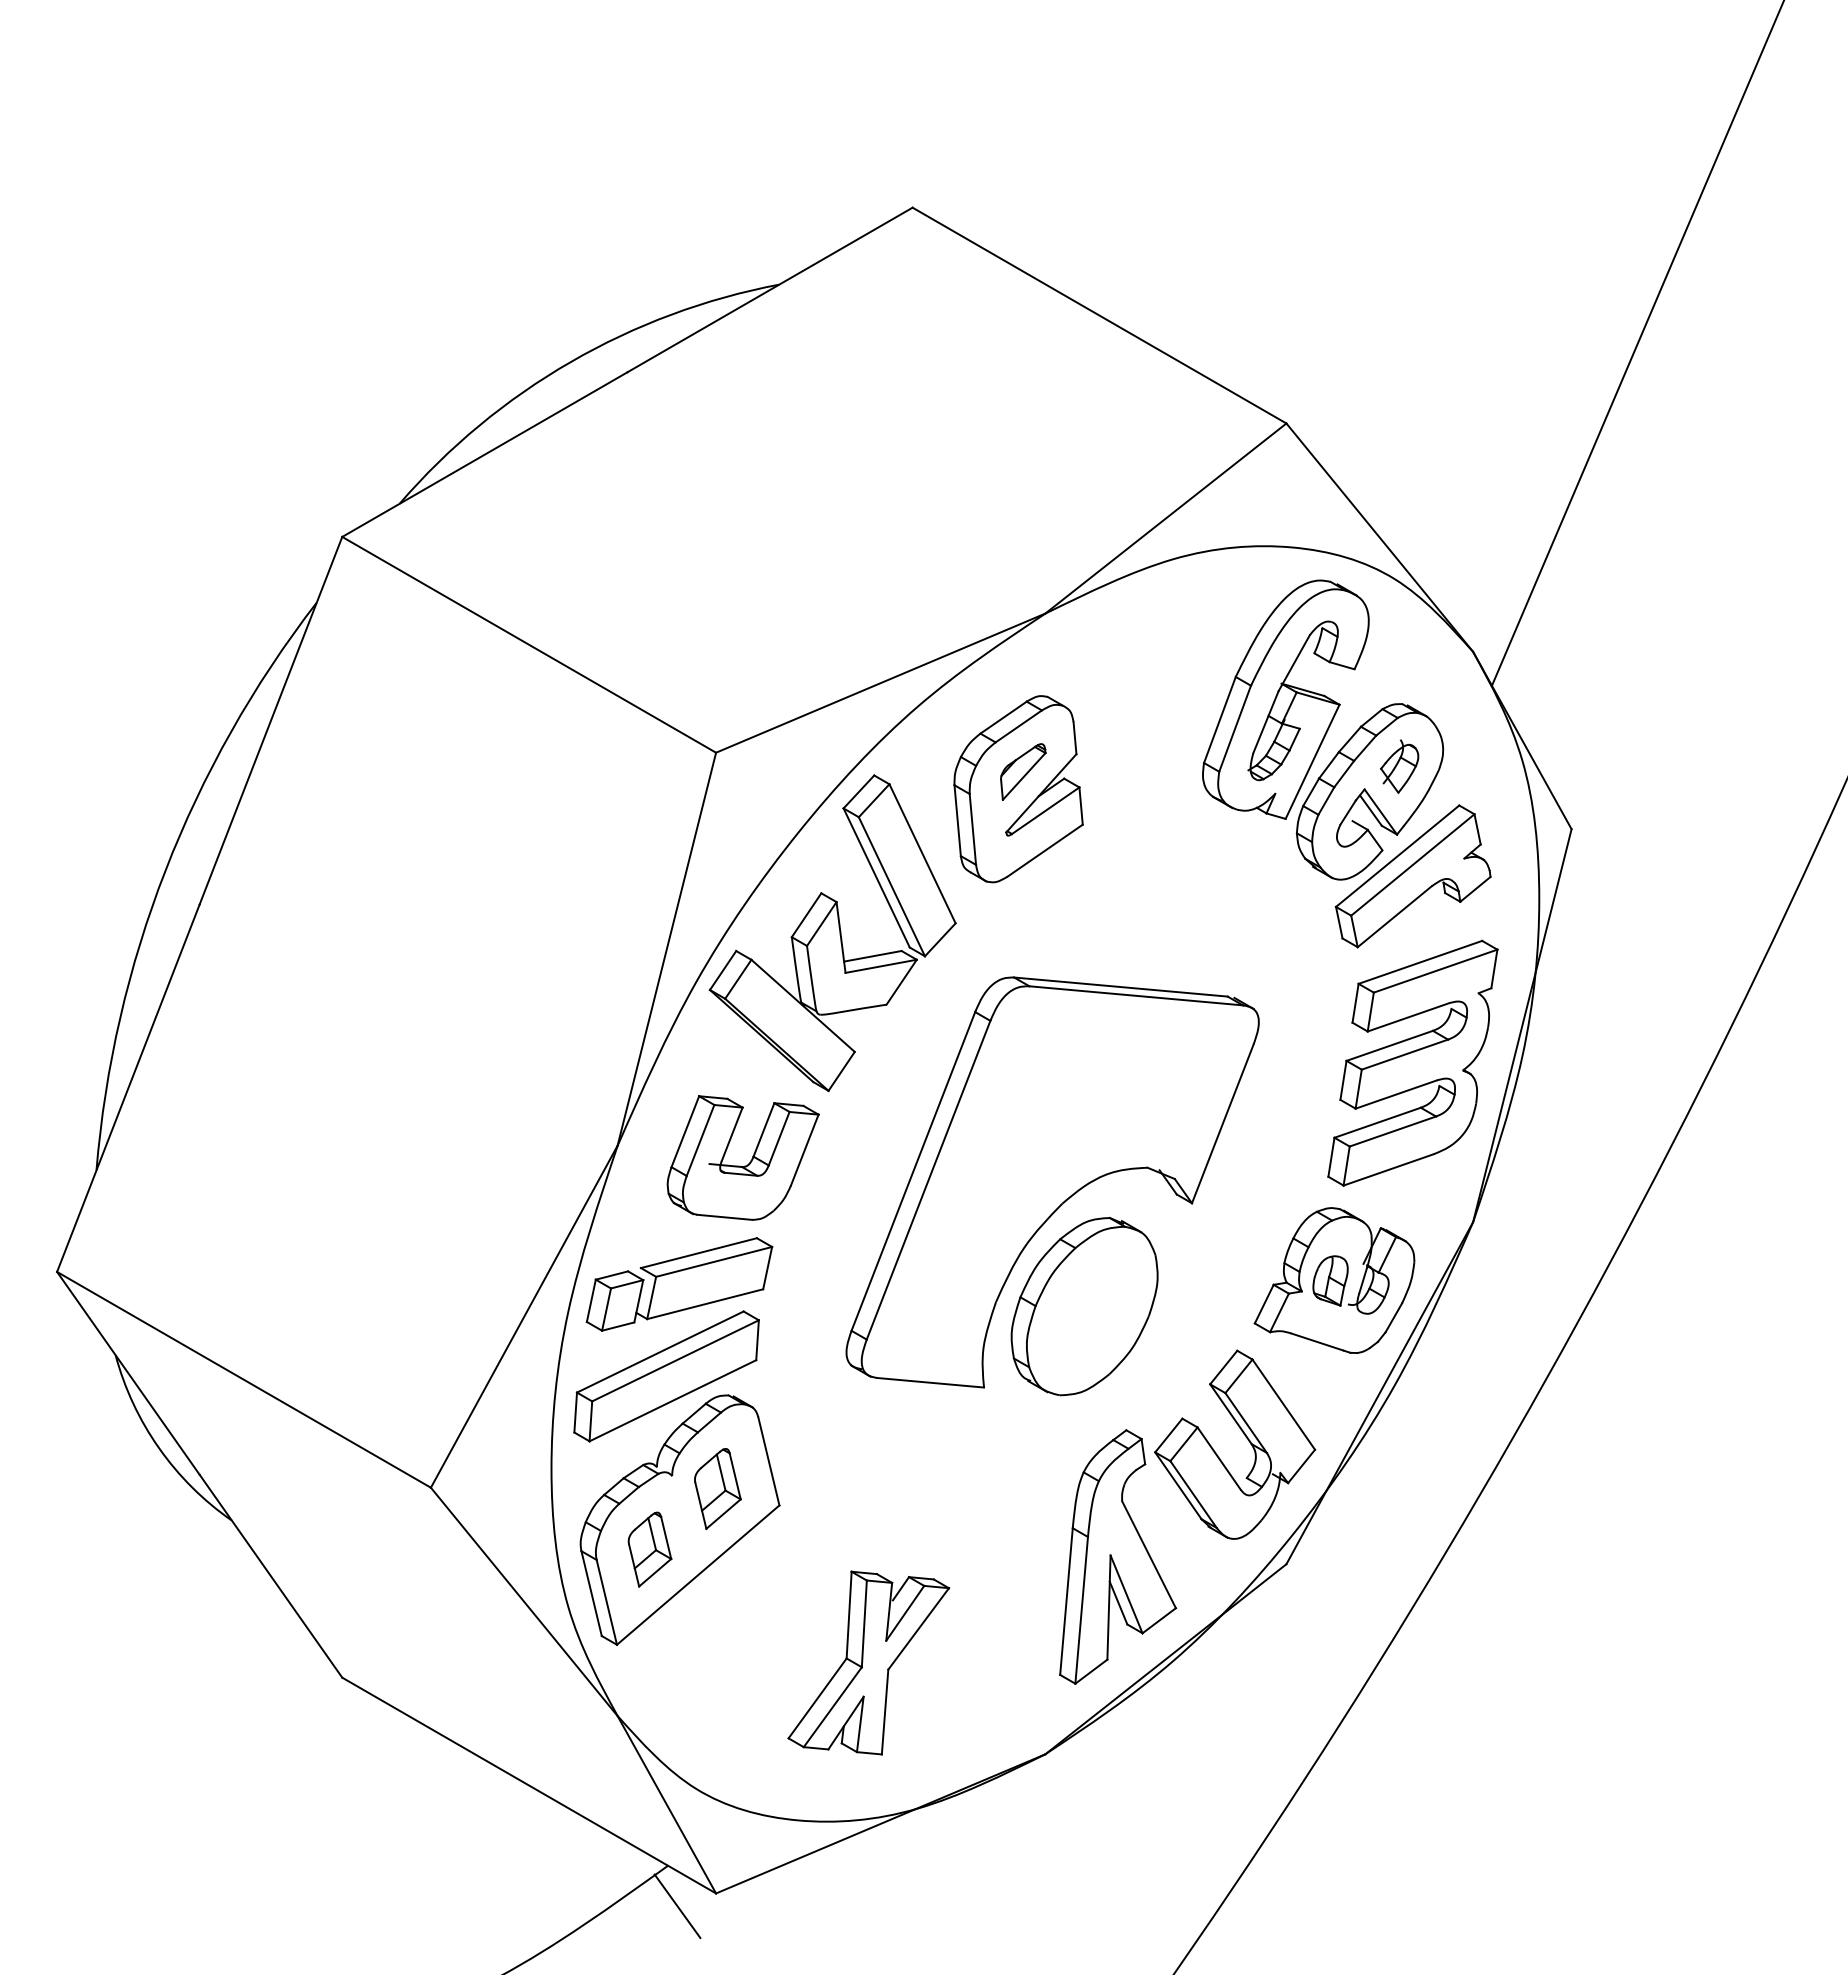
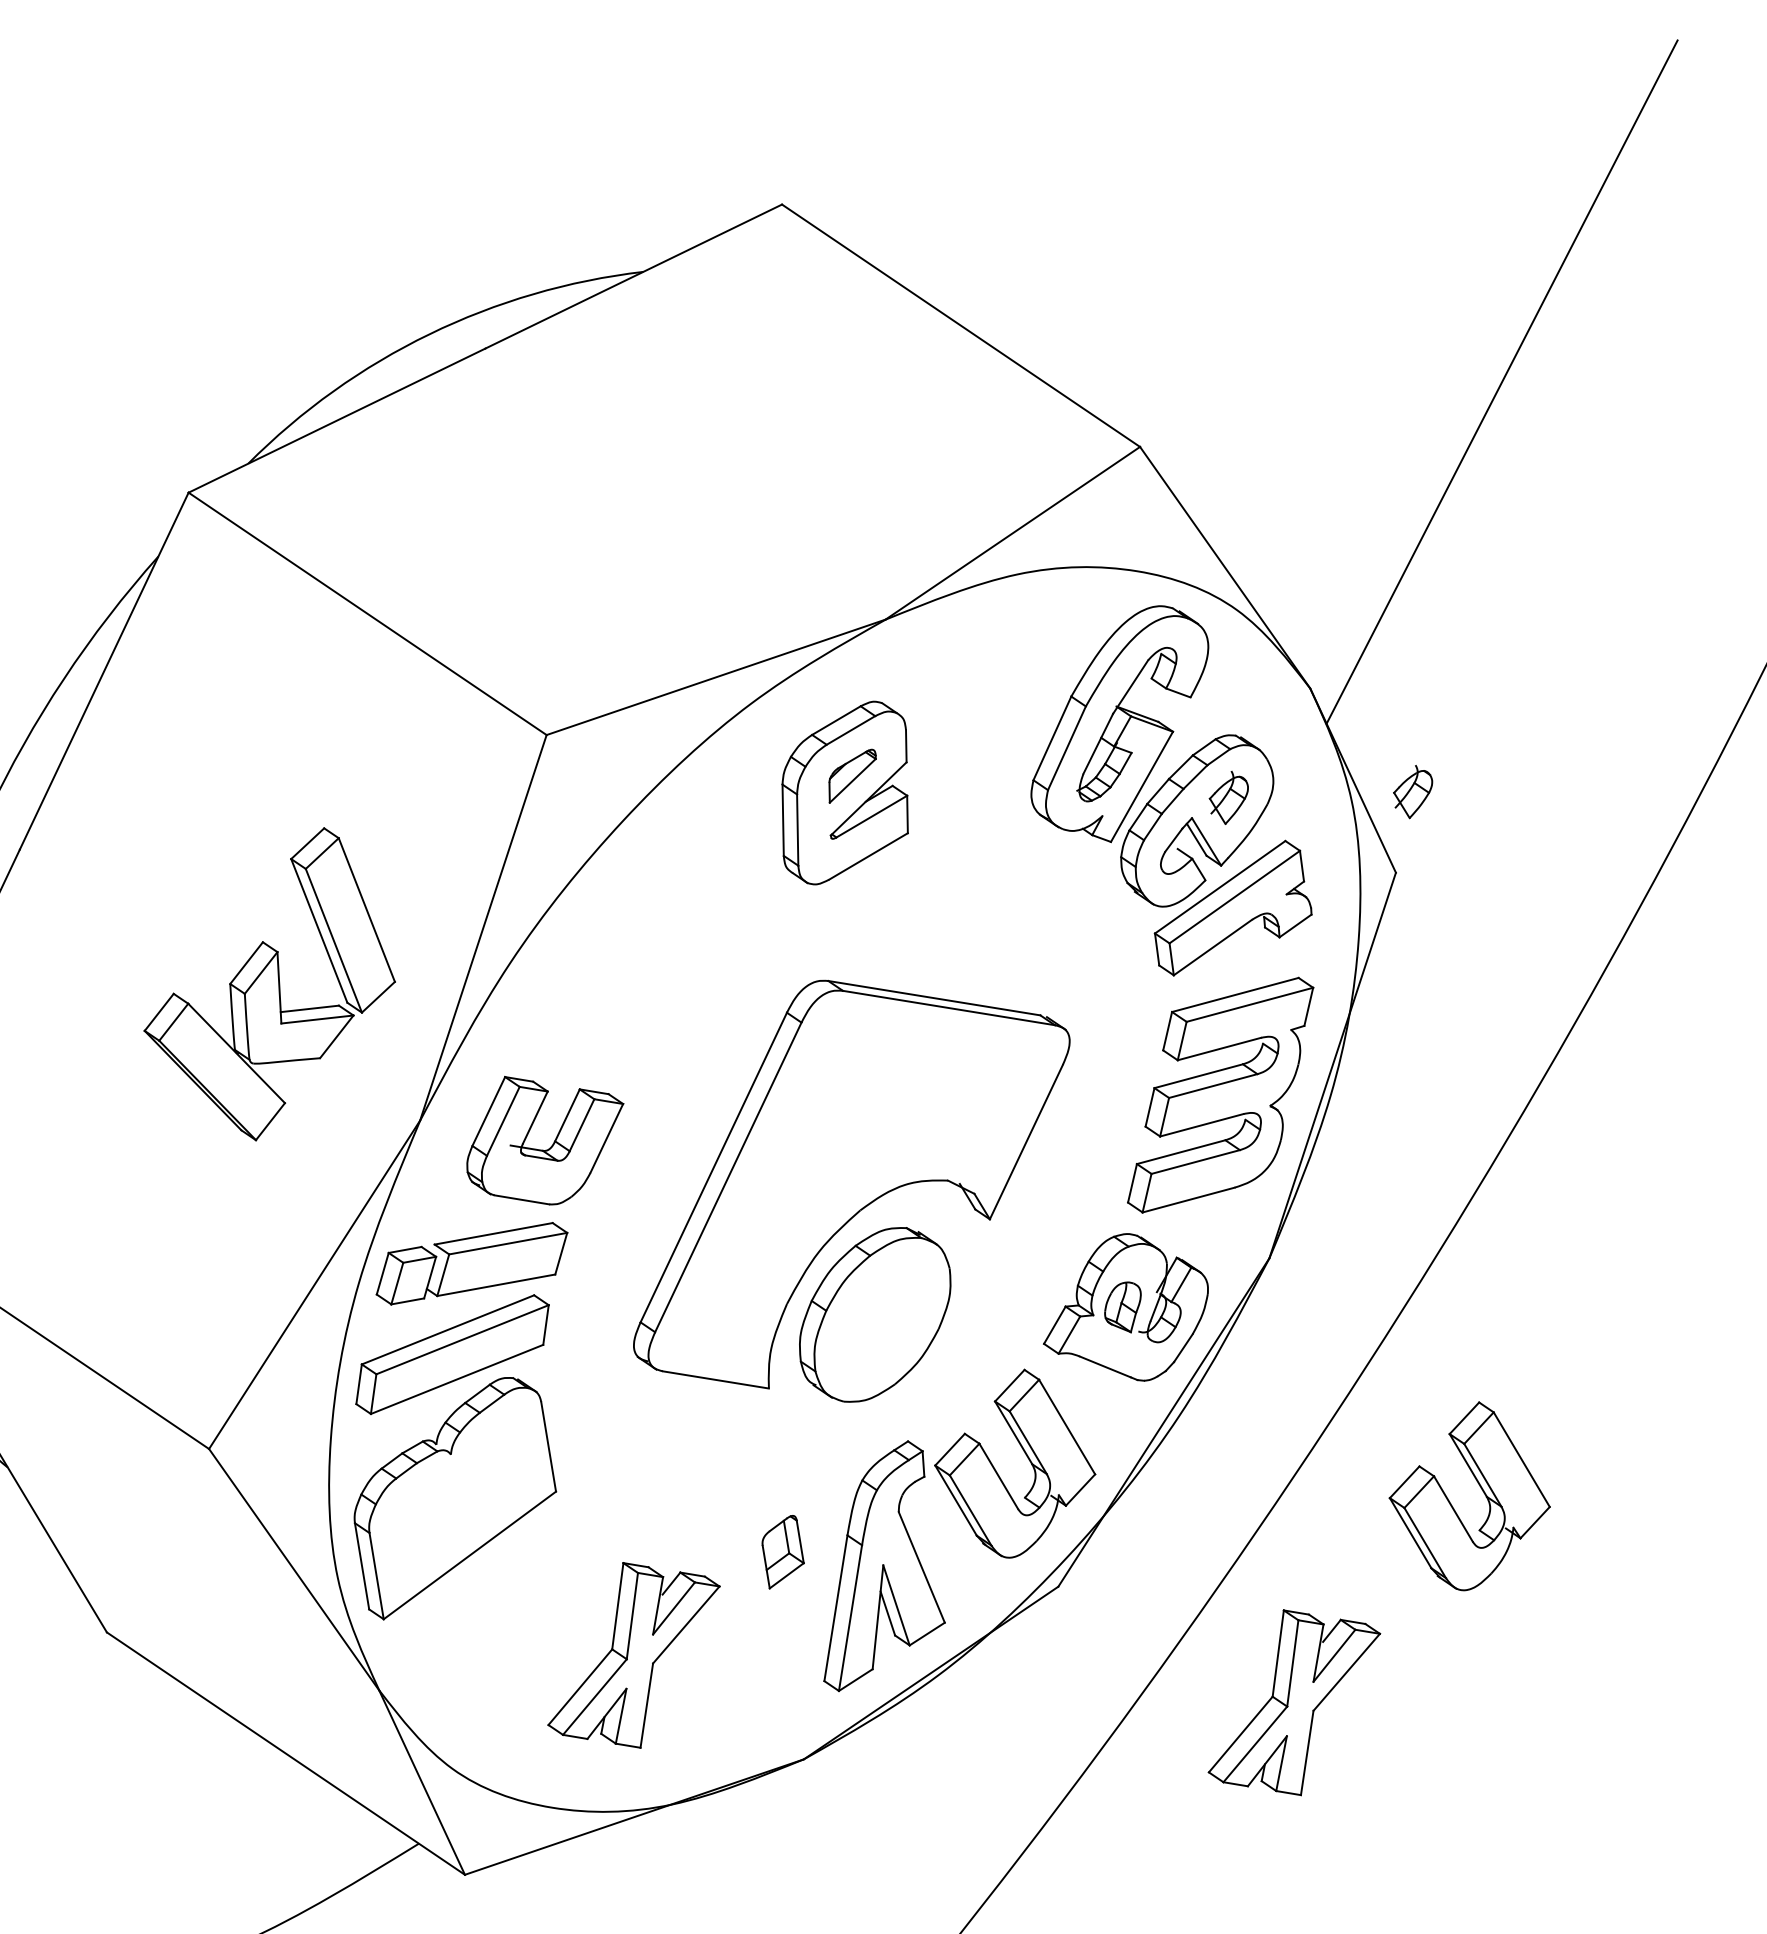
part: (1582, 747) -> (1412, 791), added
part: (832, 932) -> (271, 982), moved
part: (1700, 1437) -> (1481, 1489), added
part: (717, 1488) -> (495, 1470), removed
part: (649, 1549) -> (782, 1552), moved
part: (1529, 1662) -> (1294, 1702), added
line: (677, 1906) -> (425, 1885), removed

